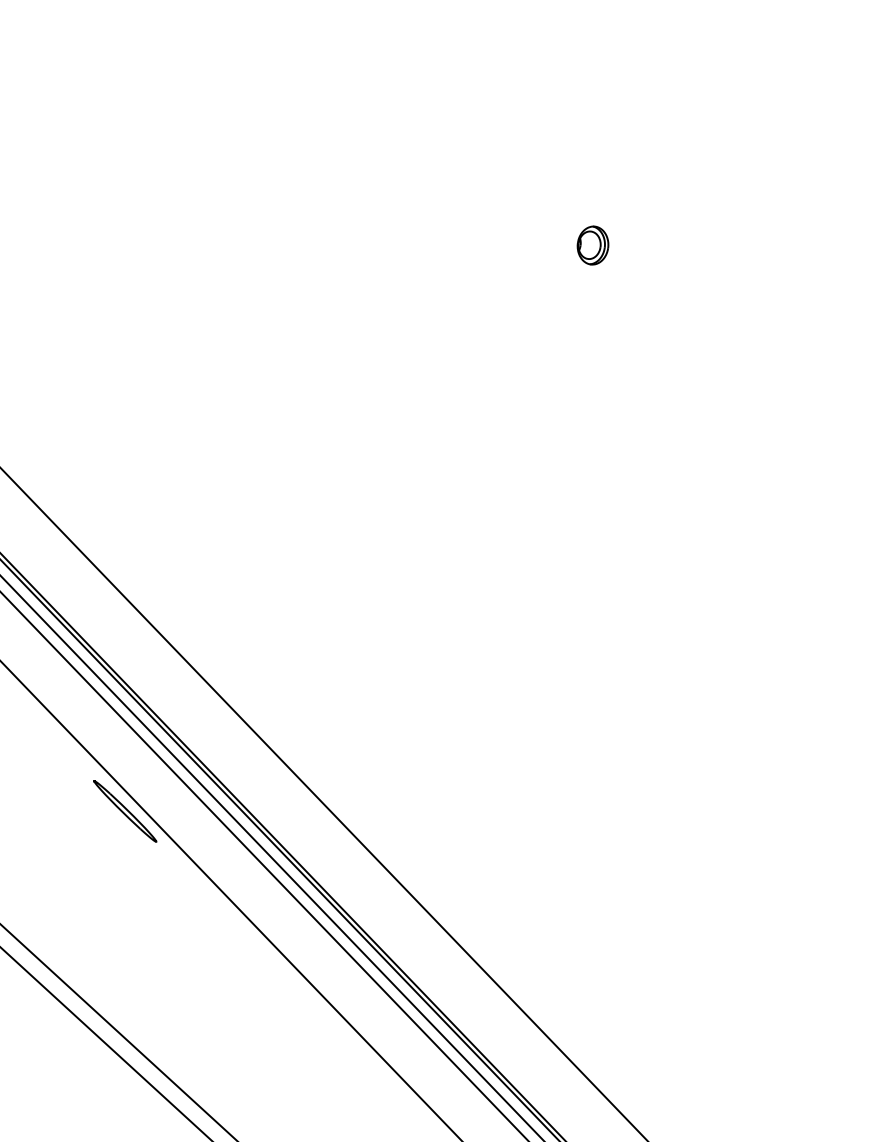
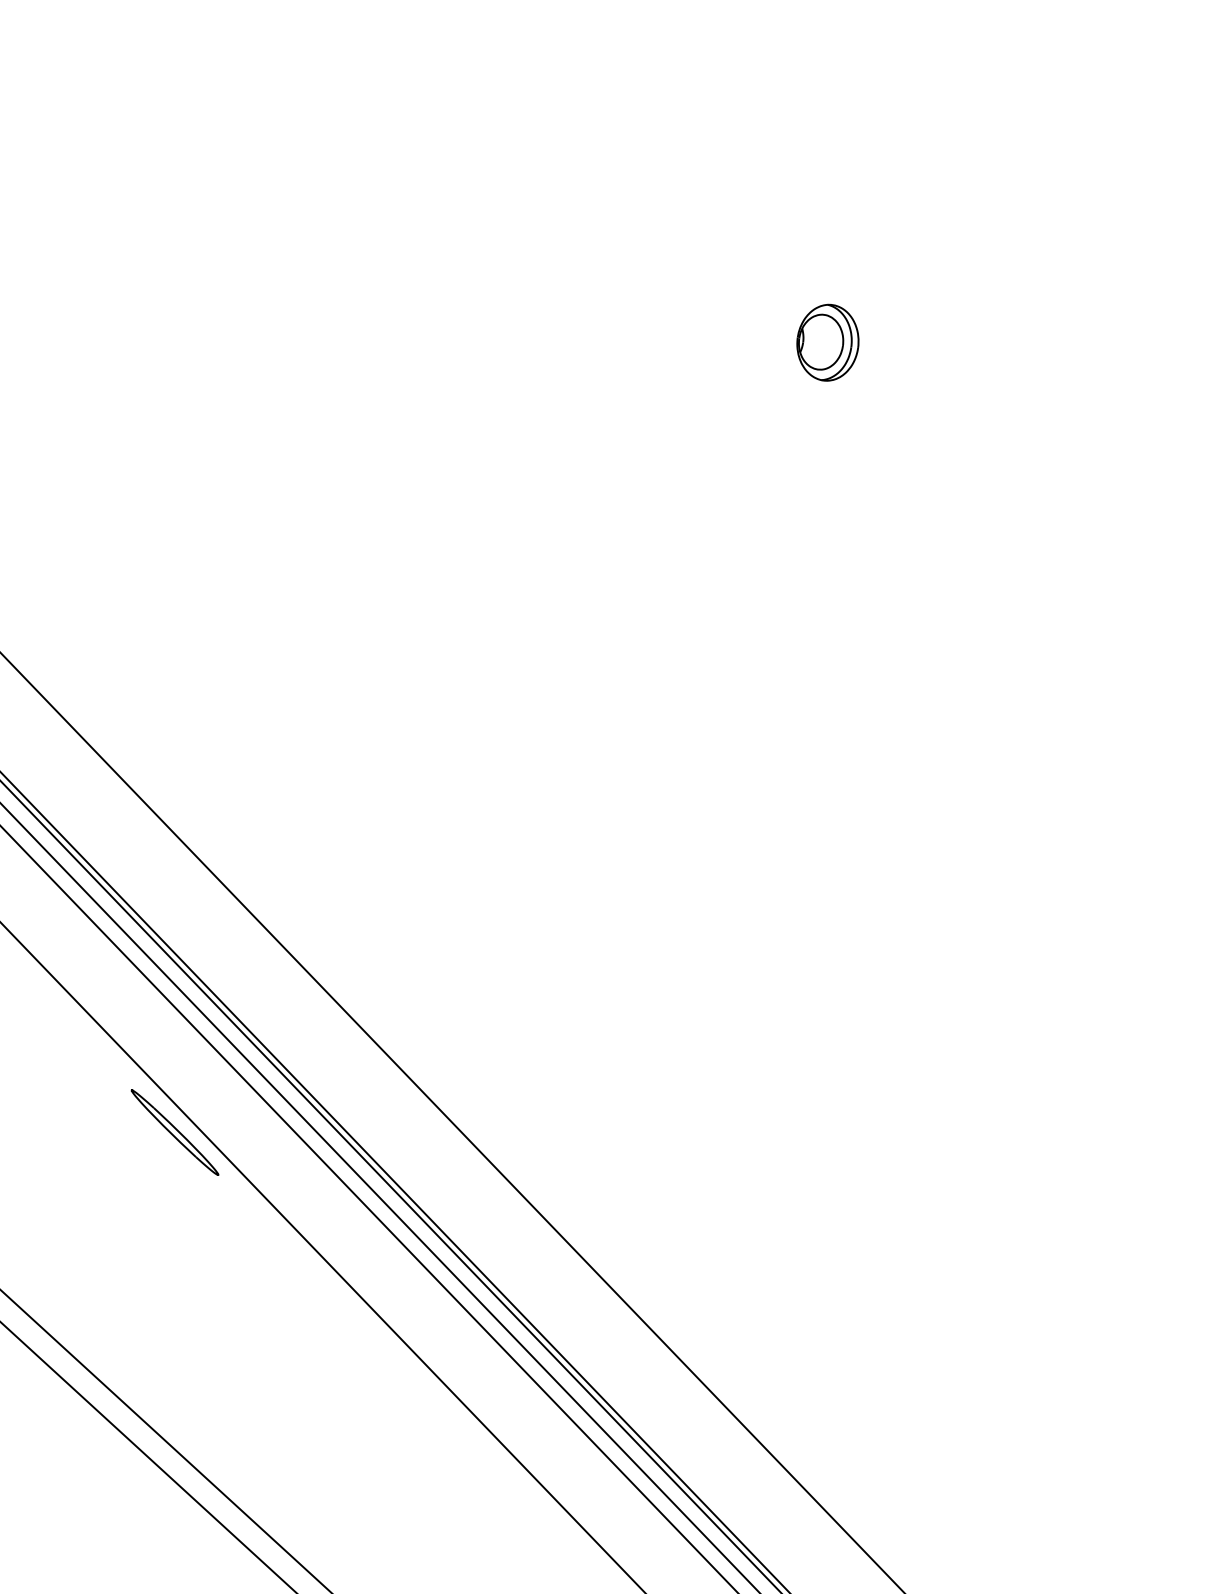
part: (592, 245) -> (827, 342), size x1.43

